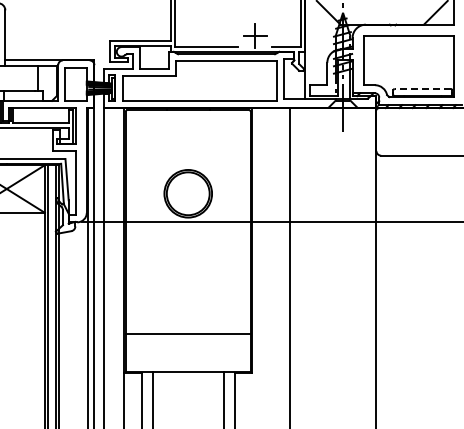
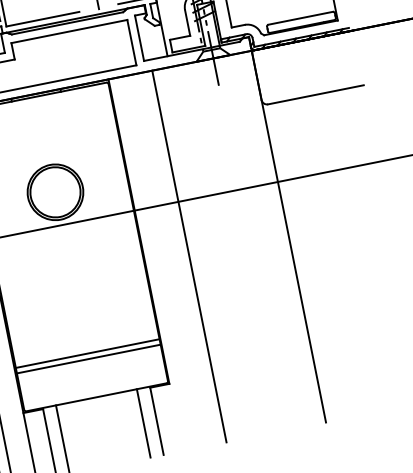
line: (422, 89) -> (300, 18), dashed -> solid
line: (187, 339) -> (88, 359), added

